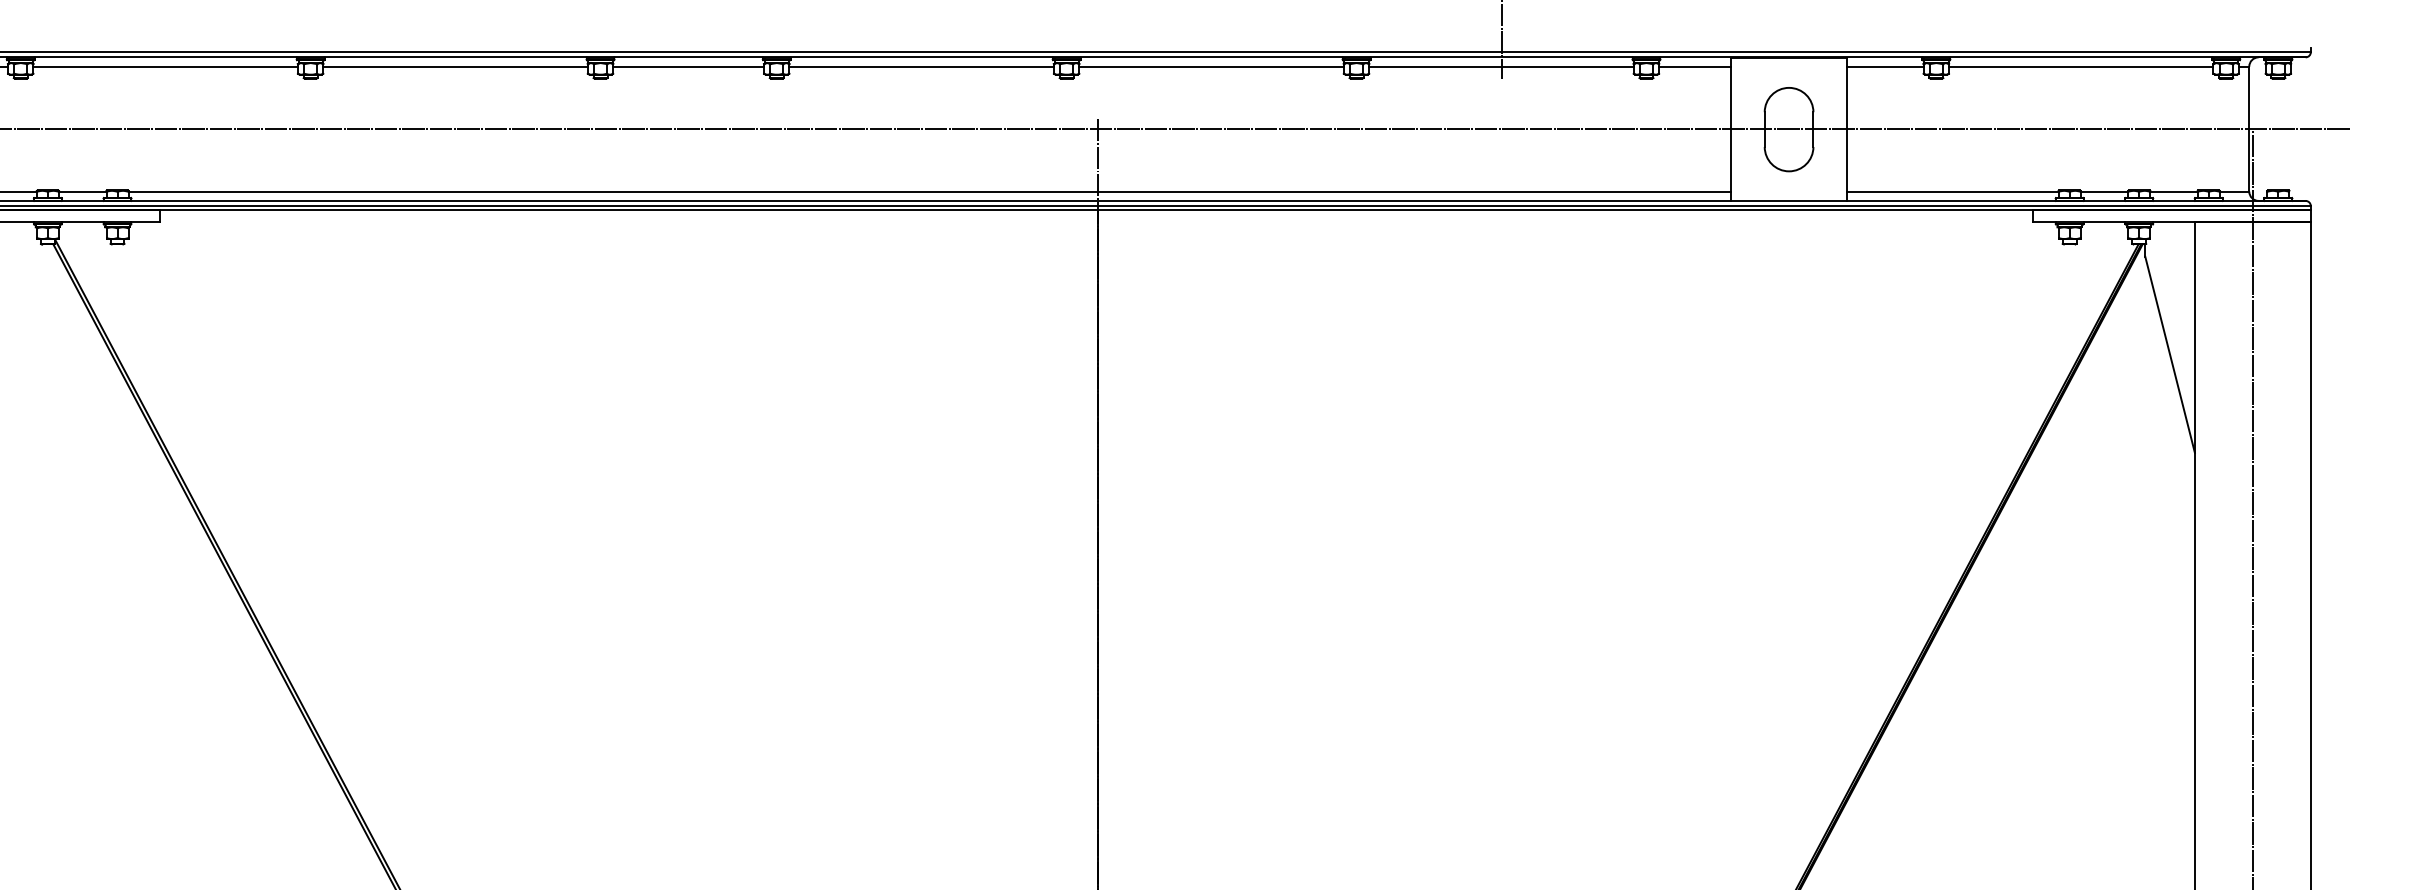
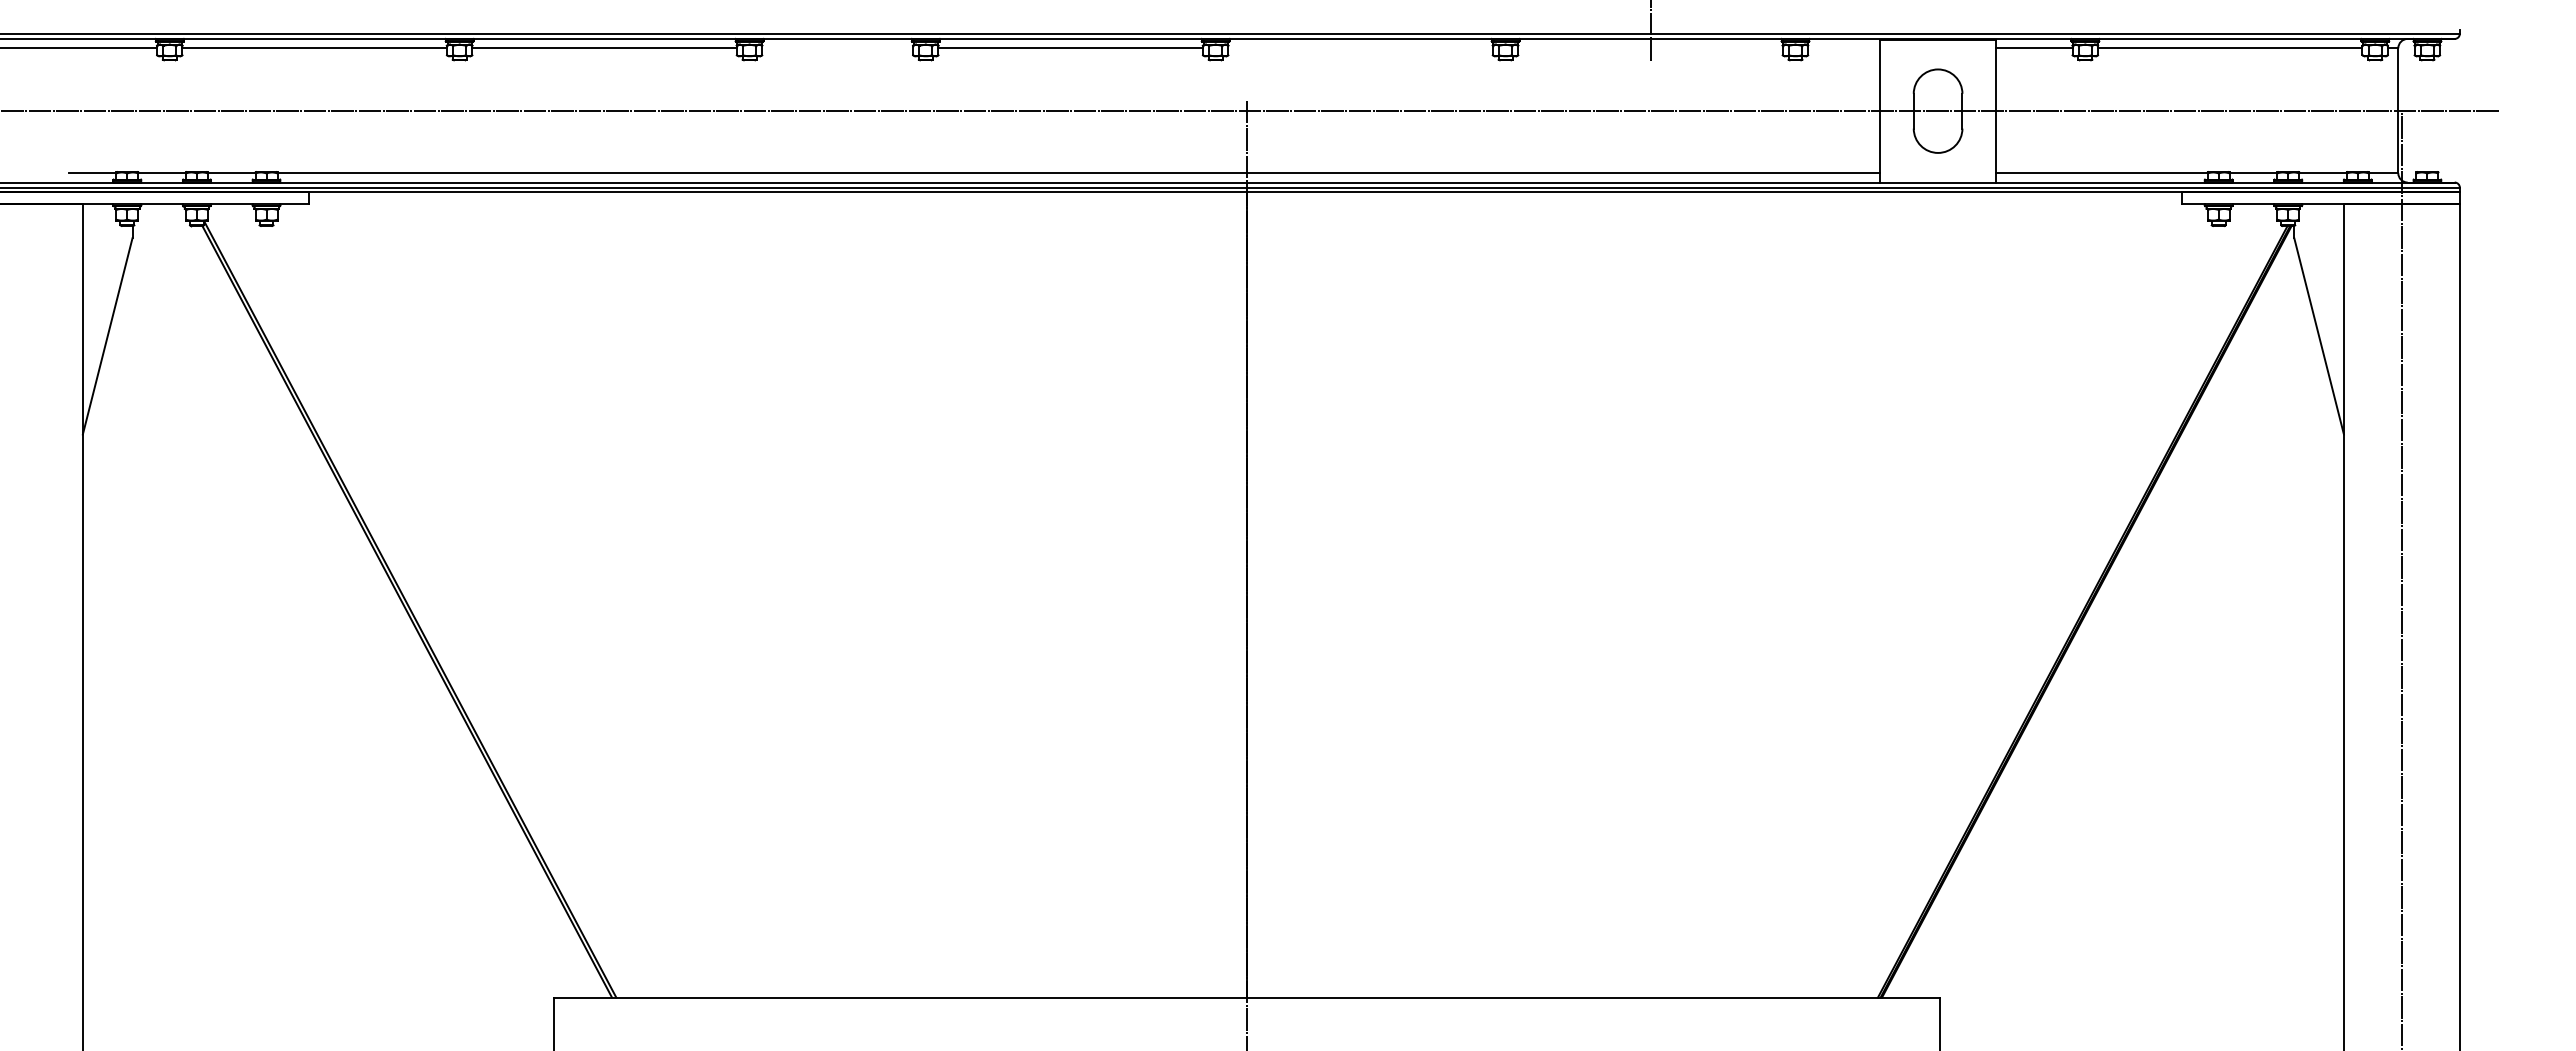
line: (688, 66) -> (837, 48), removed
line: (1211, 66) -> (1360, 48), removed
line: (1501, 66) -> (1650, 48), removed
line: (1695, 66) -> (1844, 48), removed

